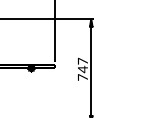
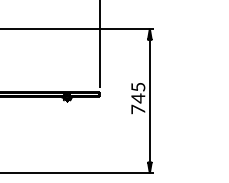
text: (83, 60) -> (138, 86), 747 -> 745

